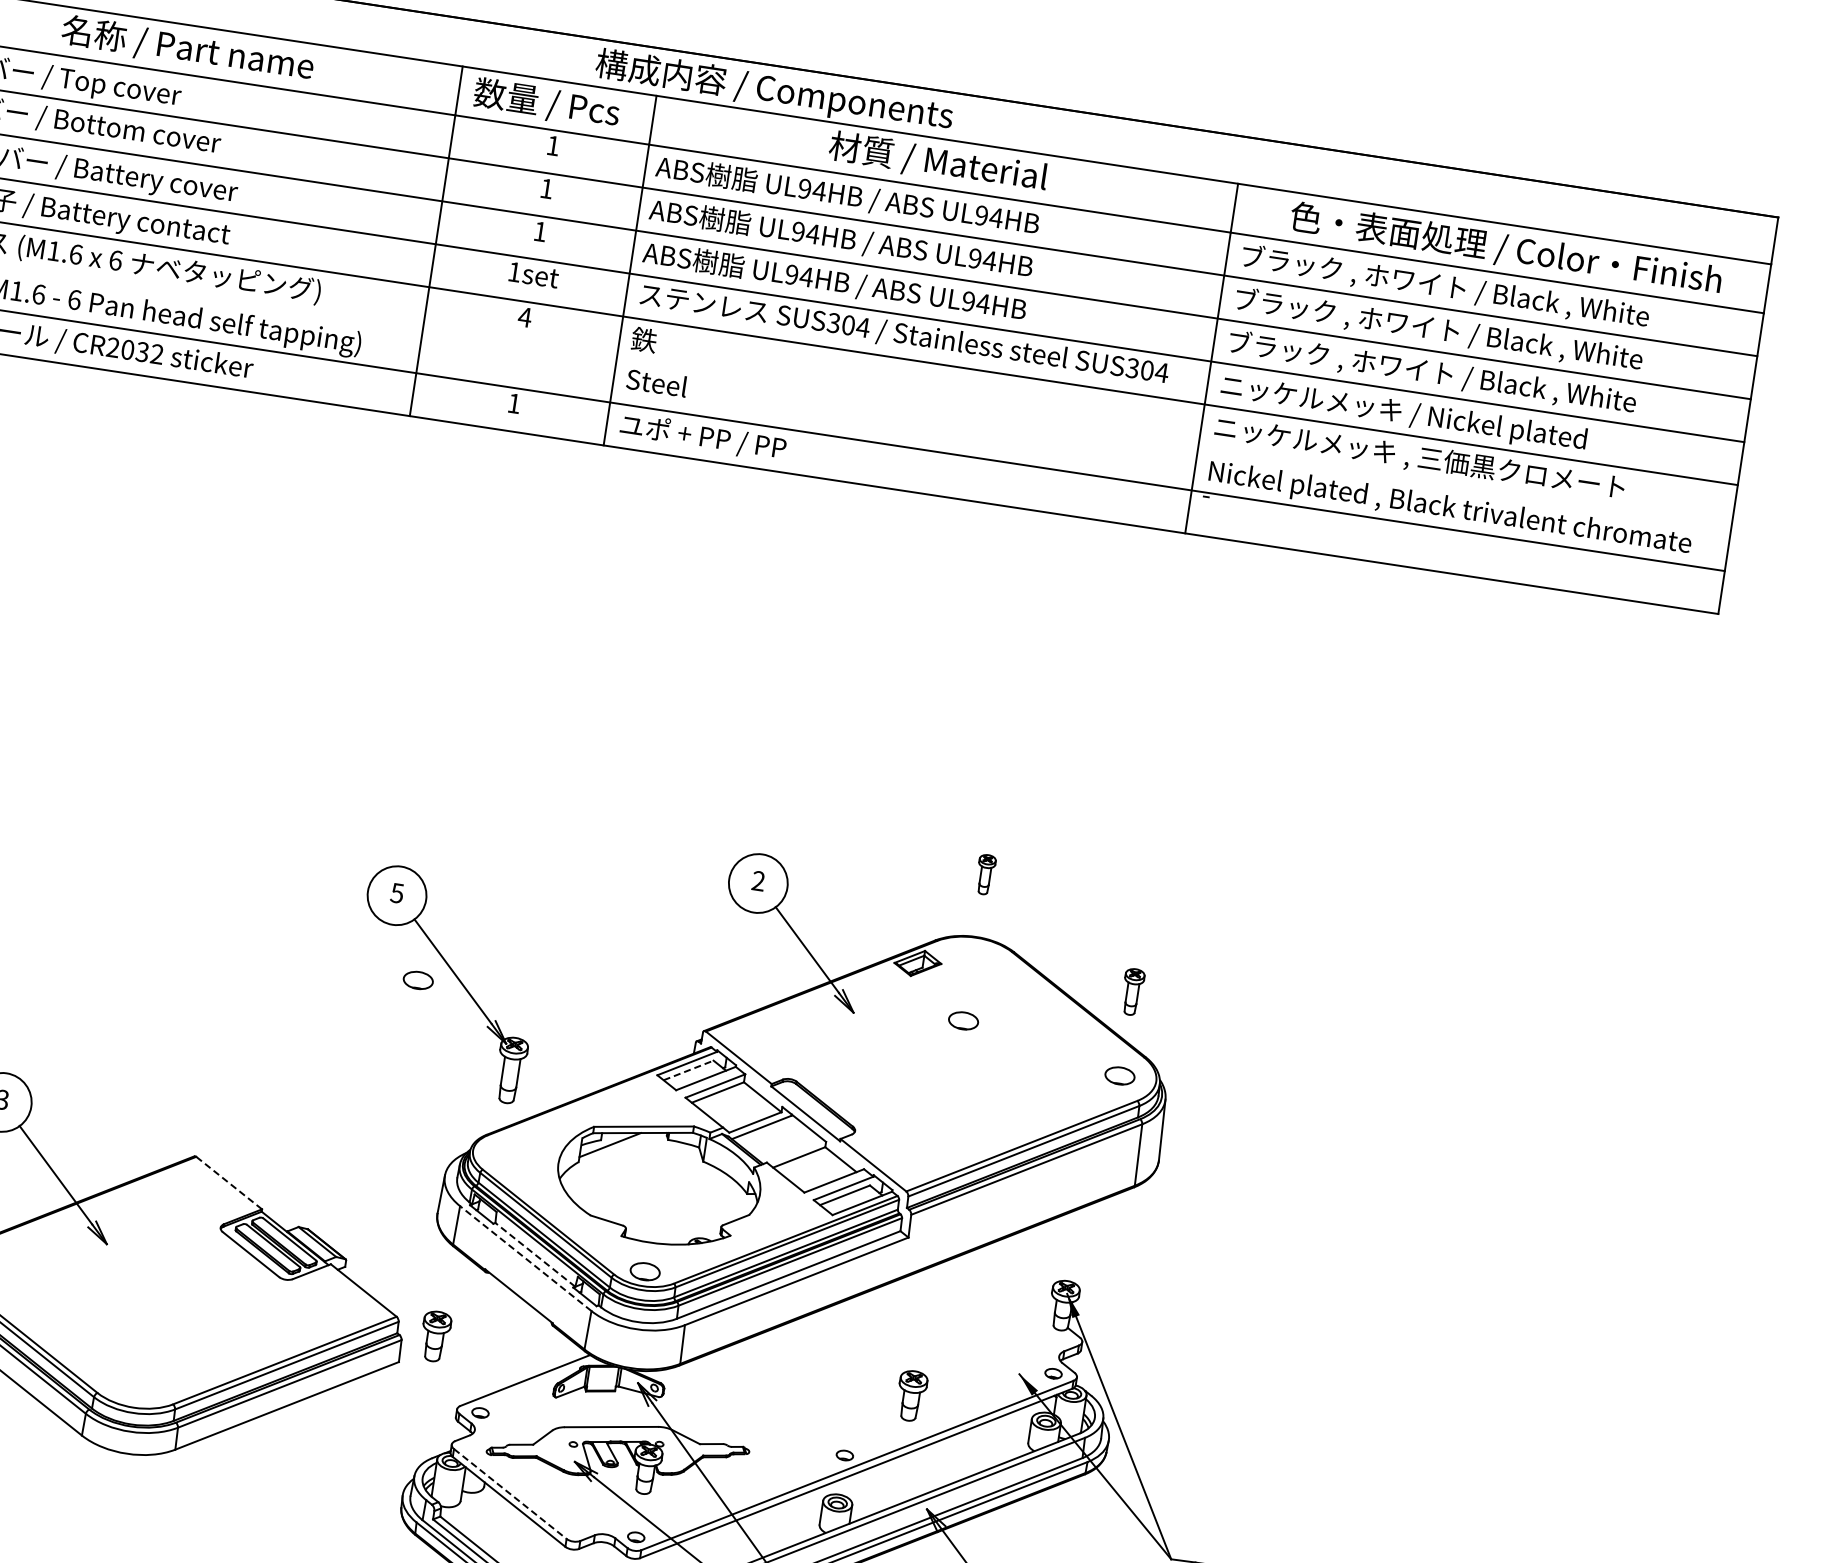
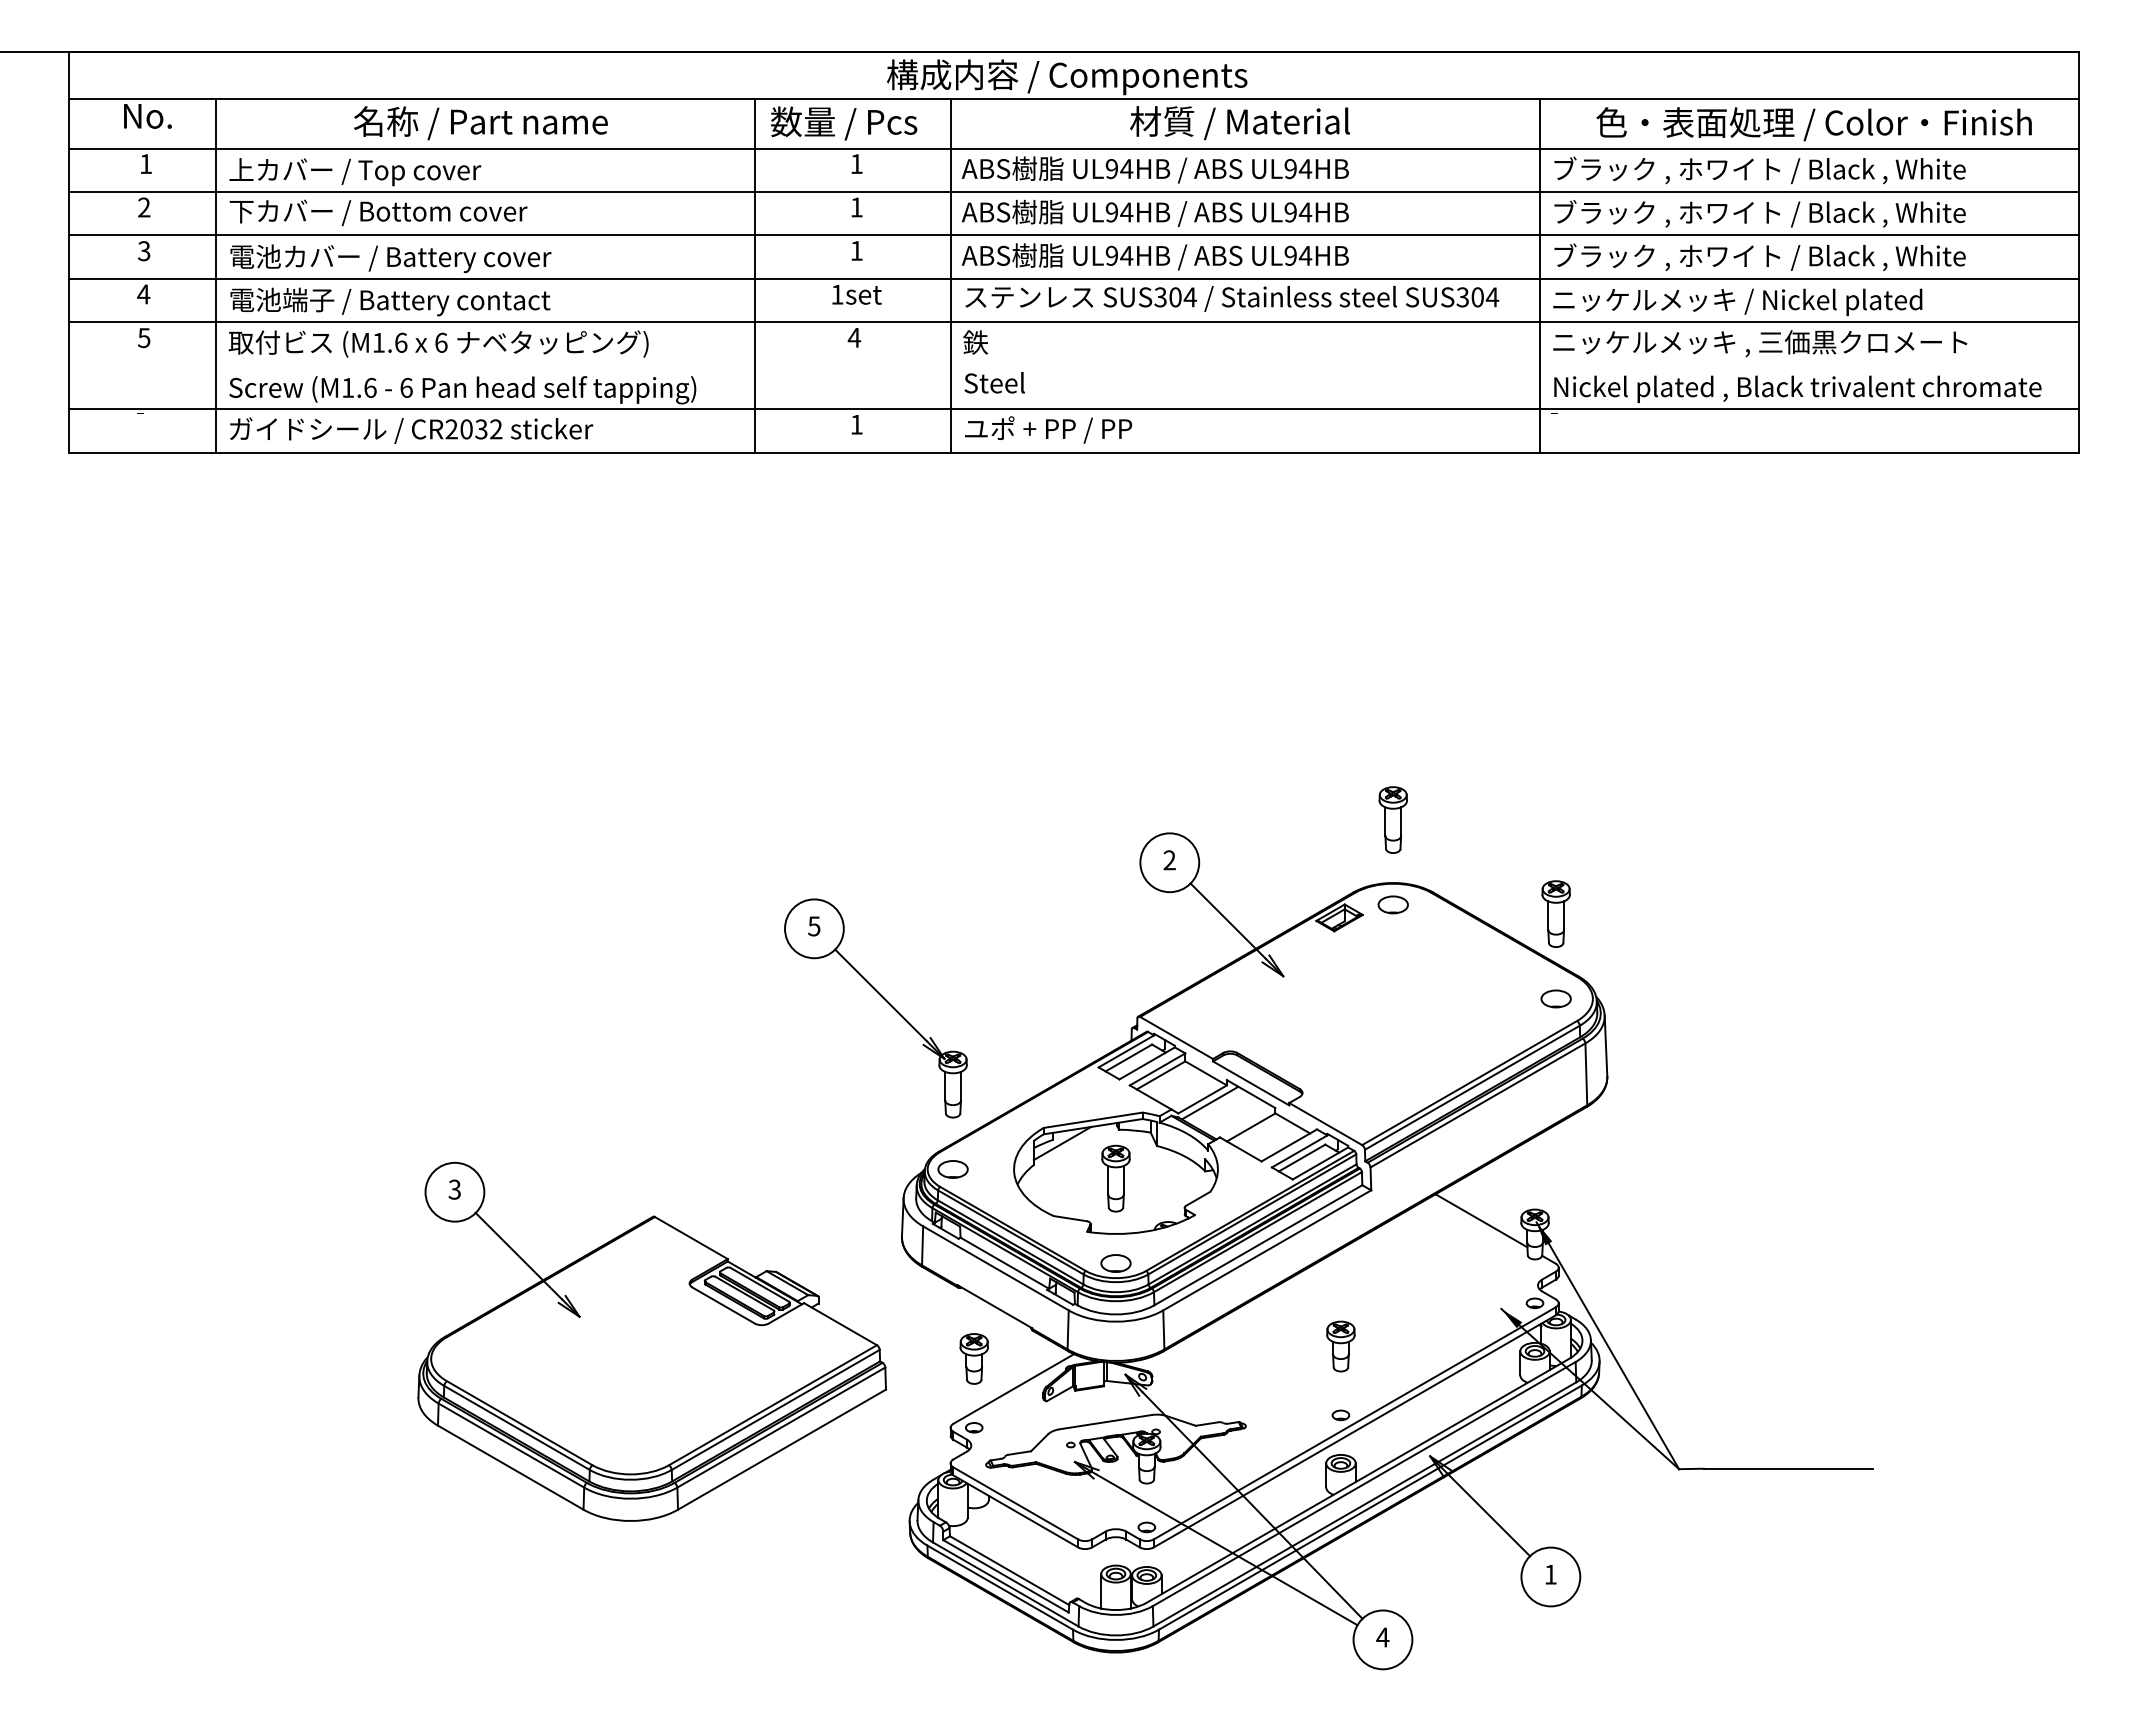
part: (985, 874) -> (1392, 819), size x1.67
part: (417, 980) -> (952, 1169), moved
part: (1132, 991) -> (1555, 913), size x1.43
part: (962, 1020) -> (1392, 904), moved
line: (688, 1070) -> (1128, 1058), dashed -> solid
line: (228, 1182) -> (690, 1237), dashed -> solid
part: (657, 1187) -> (1115, 1178), added
line: (534, 1255) -> (1004, 1263), dashed -> solid
line: (525, 1258) -> (995, 1268), dashed -> solid
line: (1013, 1283) -> (1481, 1220), added
part: (434, 1335) -> (973, 1358), moved
part: (911, 1395) -> (1340, 1346), moved
line: (510, 1494) -> (1016, 1503), dashed -> solid

